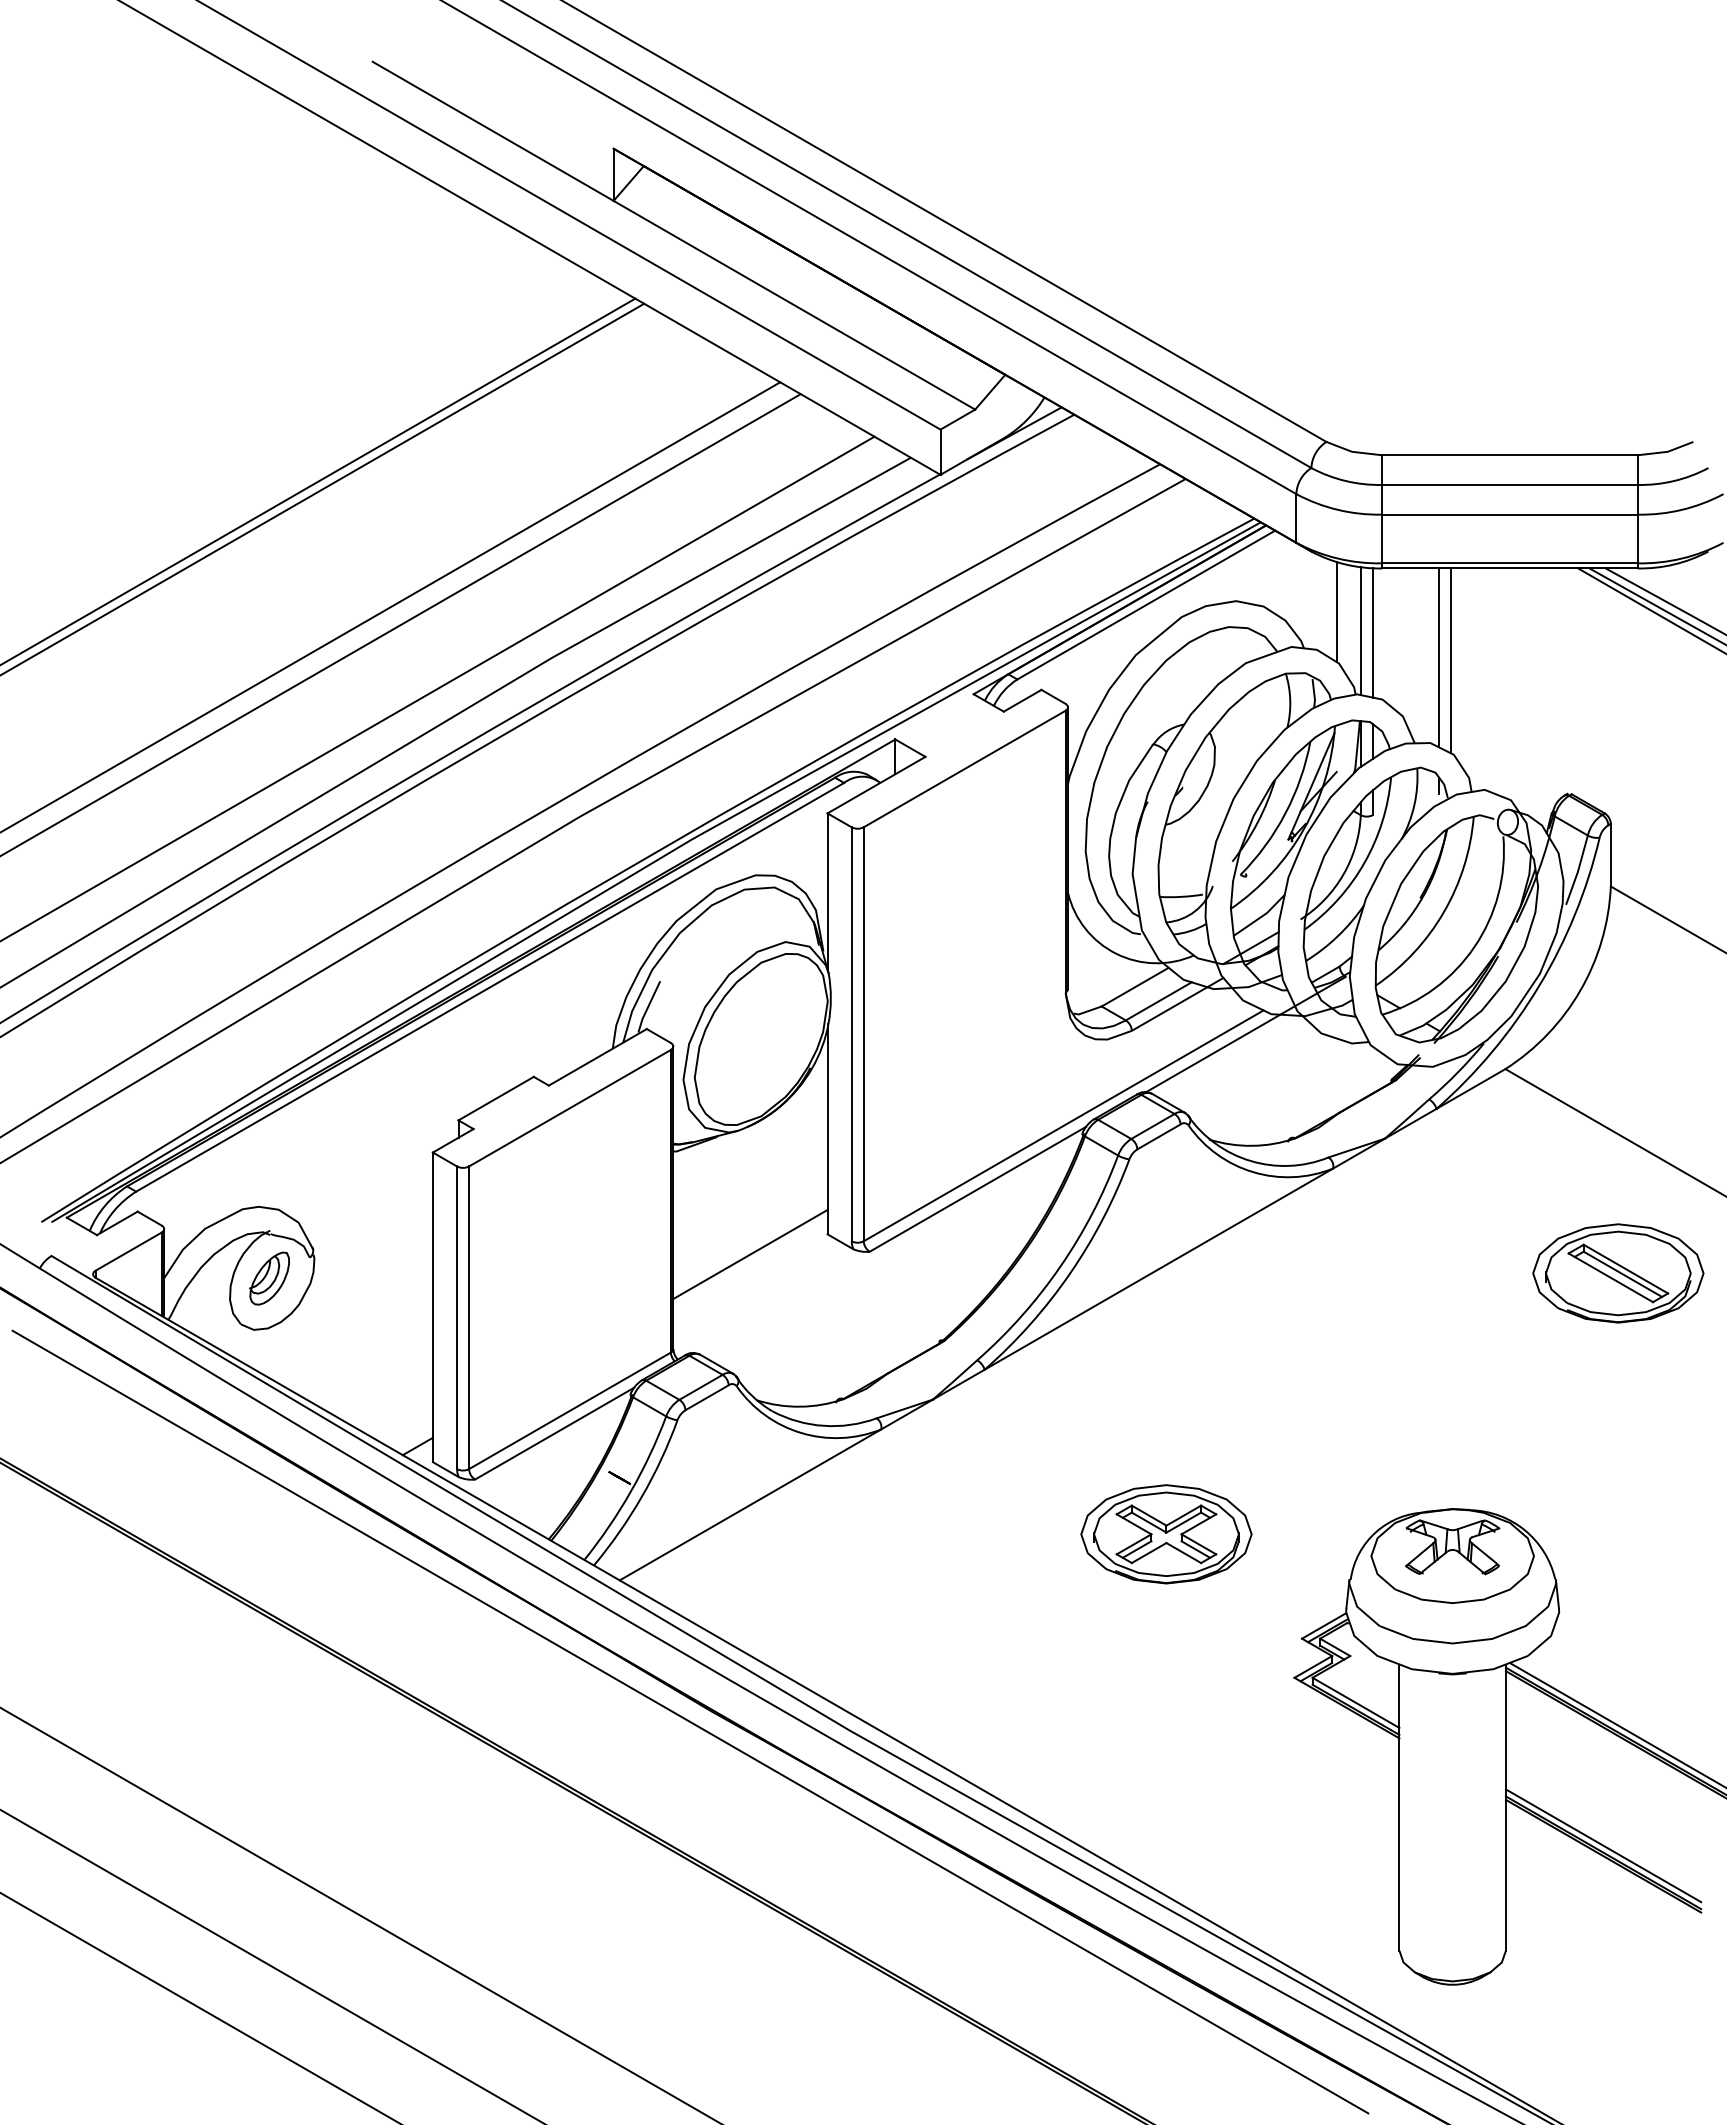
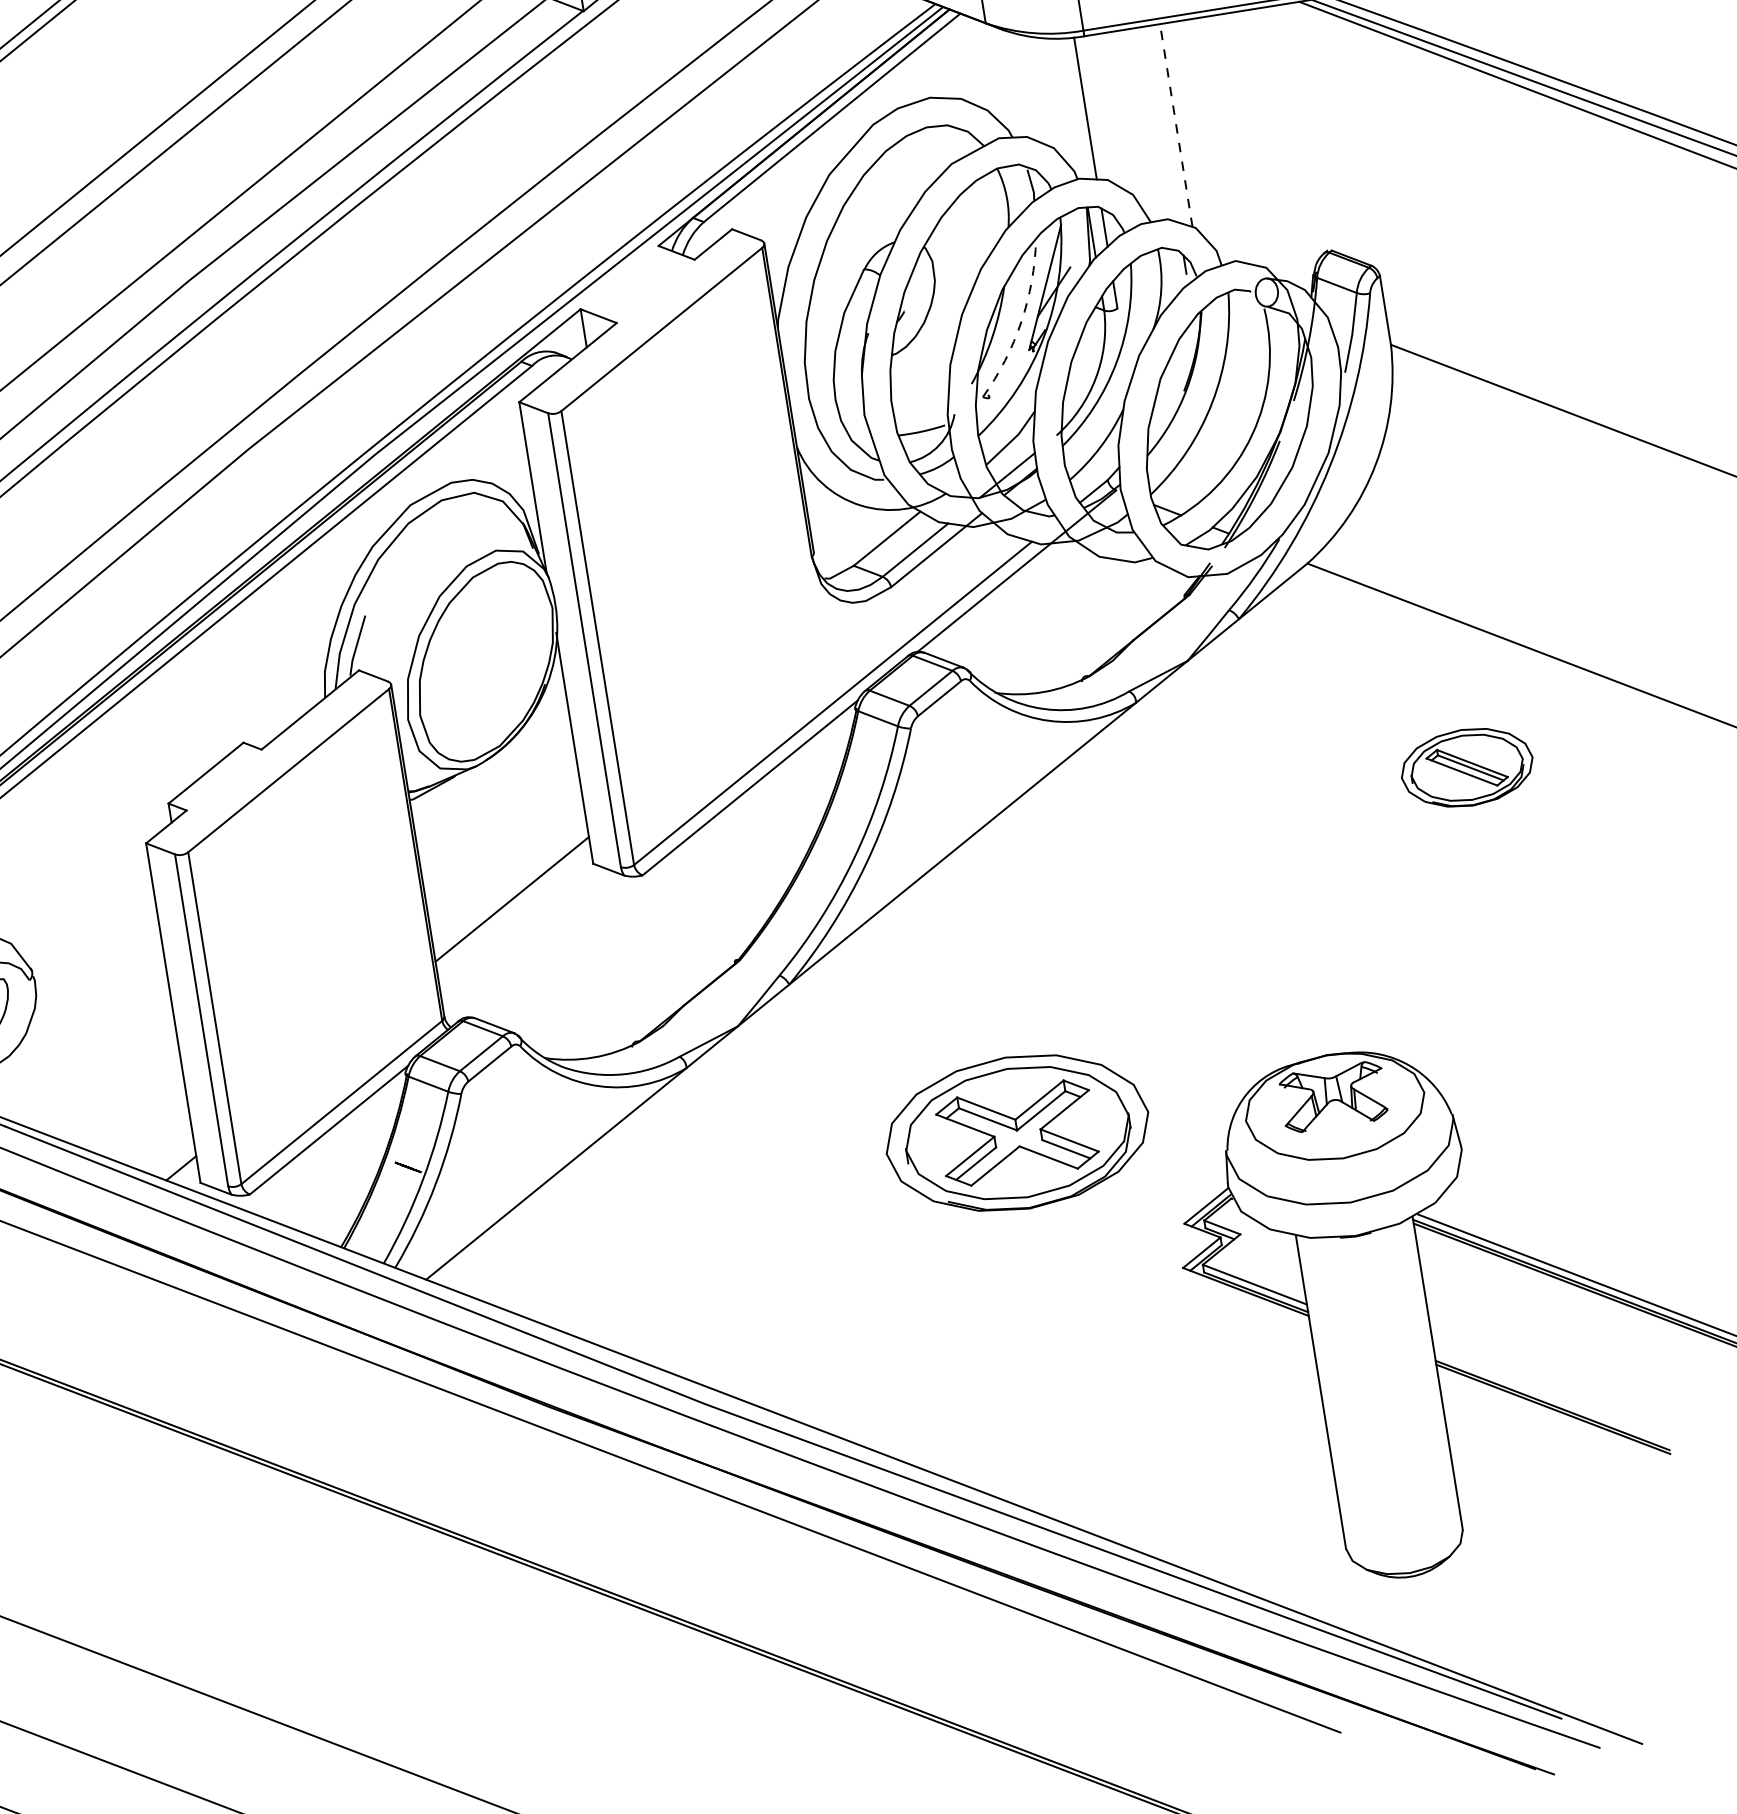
line: (1336, 612) -> (1042, 92), removed
line: (1360, 631) -> (1071, 109), removed
line: (1439, 657) -> (1162, 123), removed
line: (1451, 660) -> (1176, 125), solid -> dashed
arc: (1285, 813) -> (1021, 321), solid -> dashed
part: (1618, 1273) -> (1467, 767), size x0.7
part: (1166, 1534) -> (1017, 1133), size x1.4
line: (1603, 1845) -> (1551, 1397), removed

